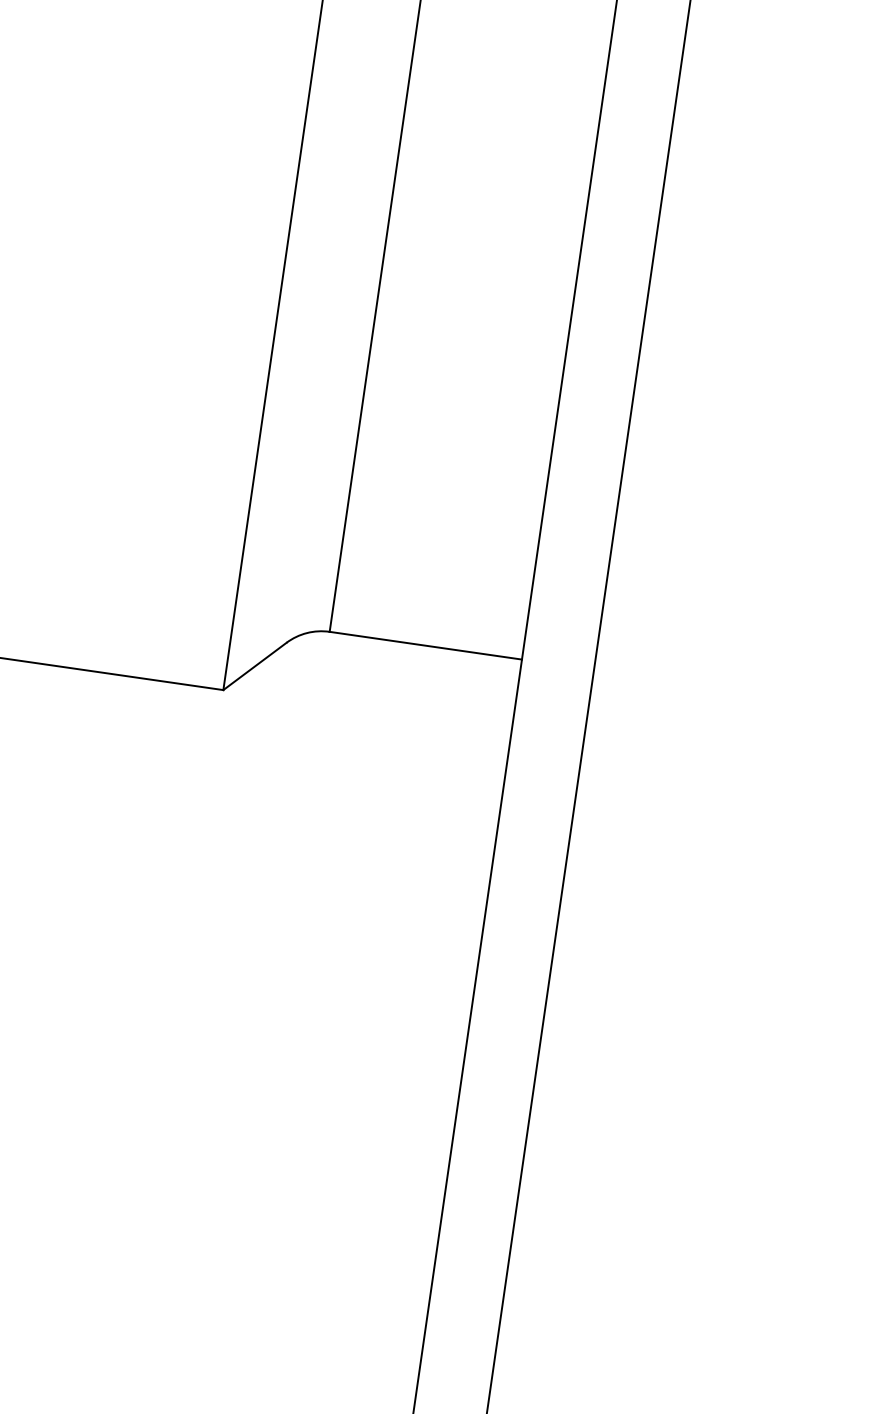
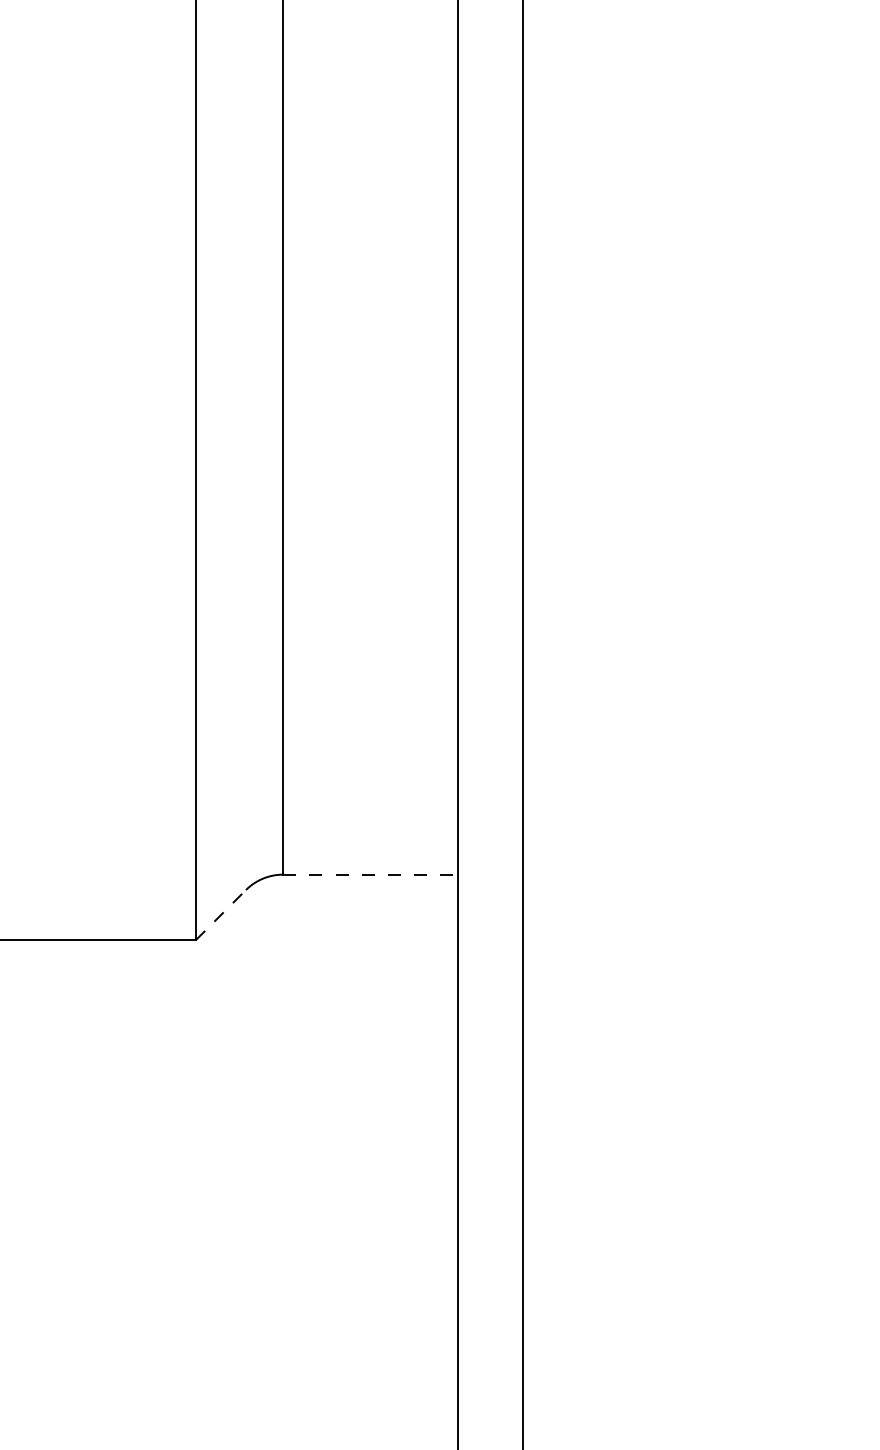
line: (426, 645) -> (371, 874), solid -> dashed
line: (255, 665) -> (221, 914), solid -> dashed

